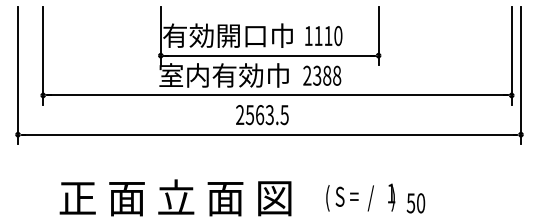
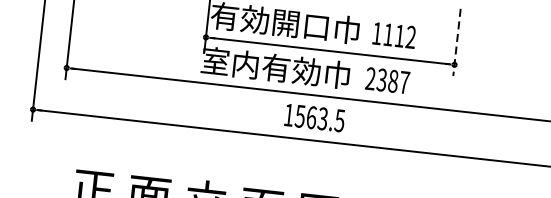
text: (338, 36) -> (411, 37), 1110 -> 1112
line: (378, 36) -> (456, 42), solid -> dashed
text: (337, 75) -> (405, 82), 2388 -> 2387
text: (240, 114) -> (289, 114), 2563.5 -> 1563.5

